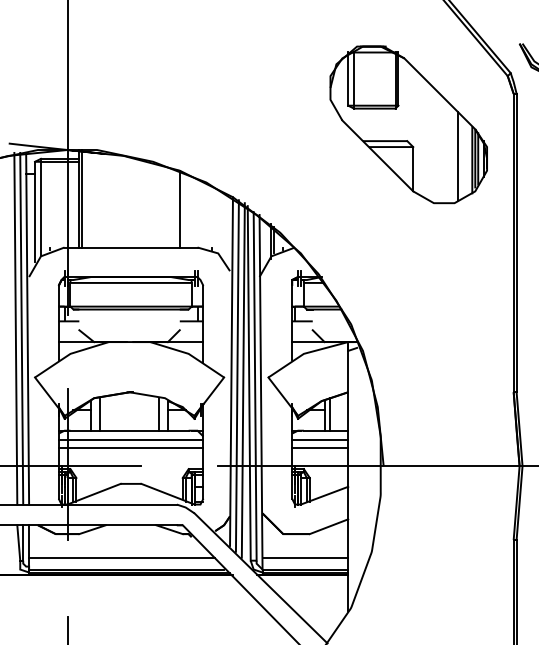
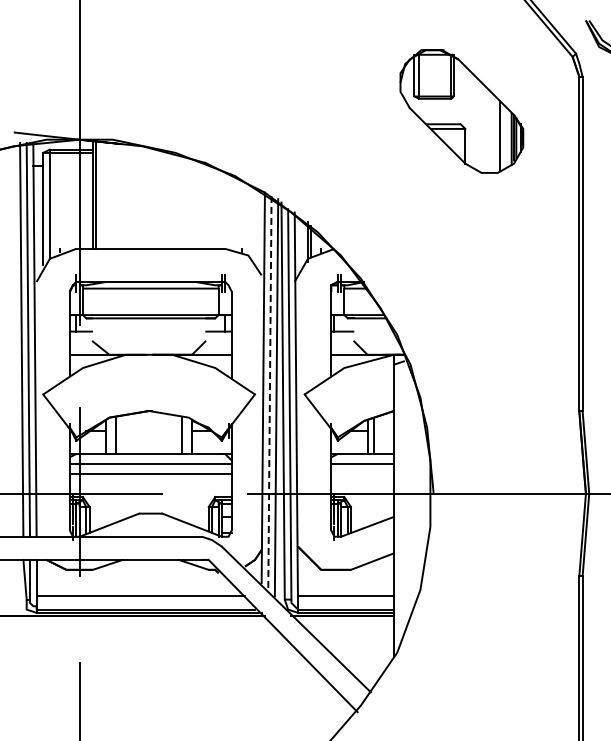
part: (408, 124) -> (461, 111), size x0.7
line: (179, 208) -> (205, 205), removed
line: (237, 375) -> (269, 392), solid -> dashed
line: (320, 448) -> (362, 473), removed

